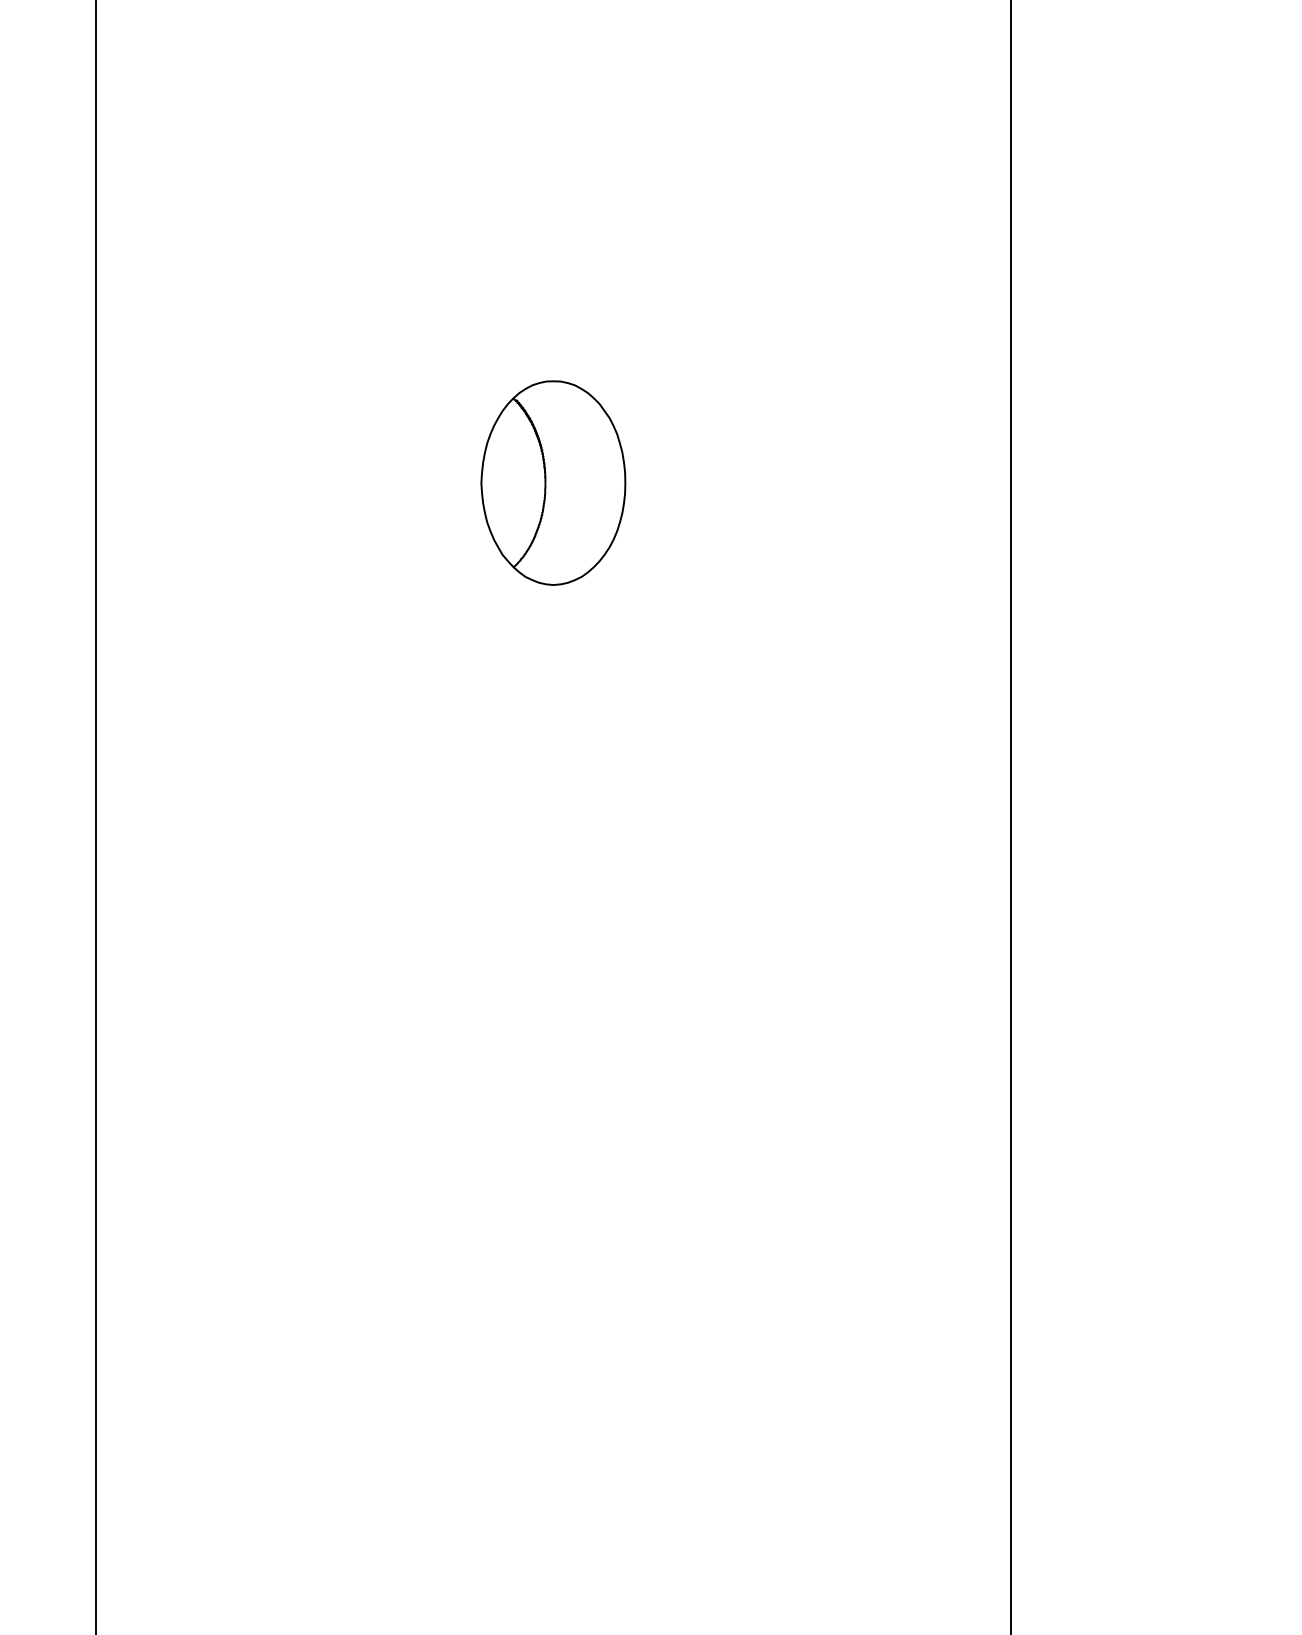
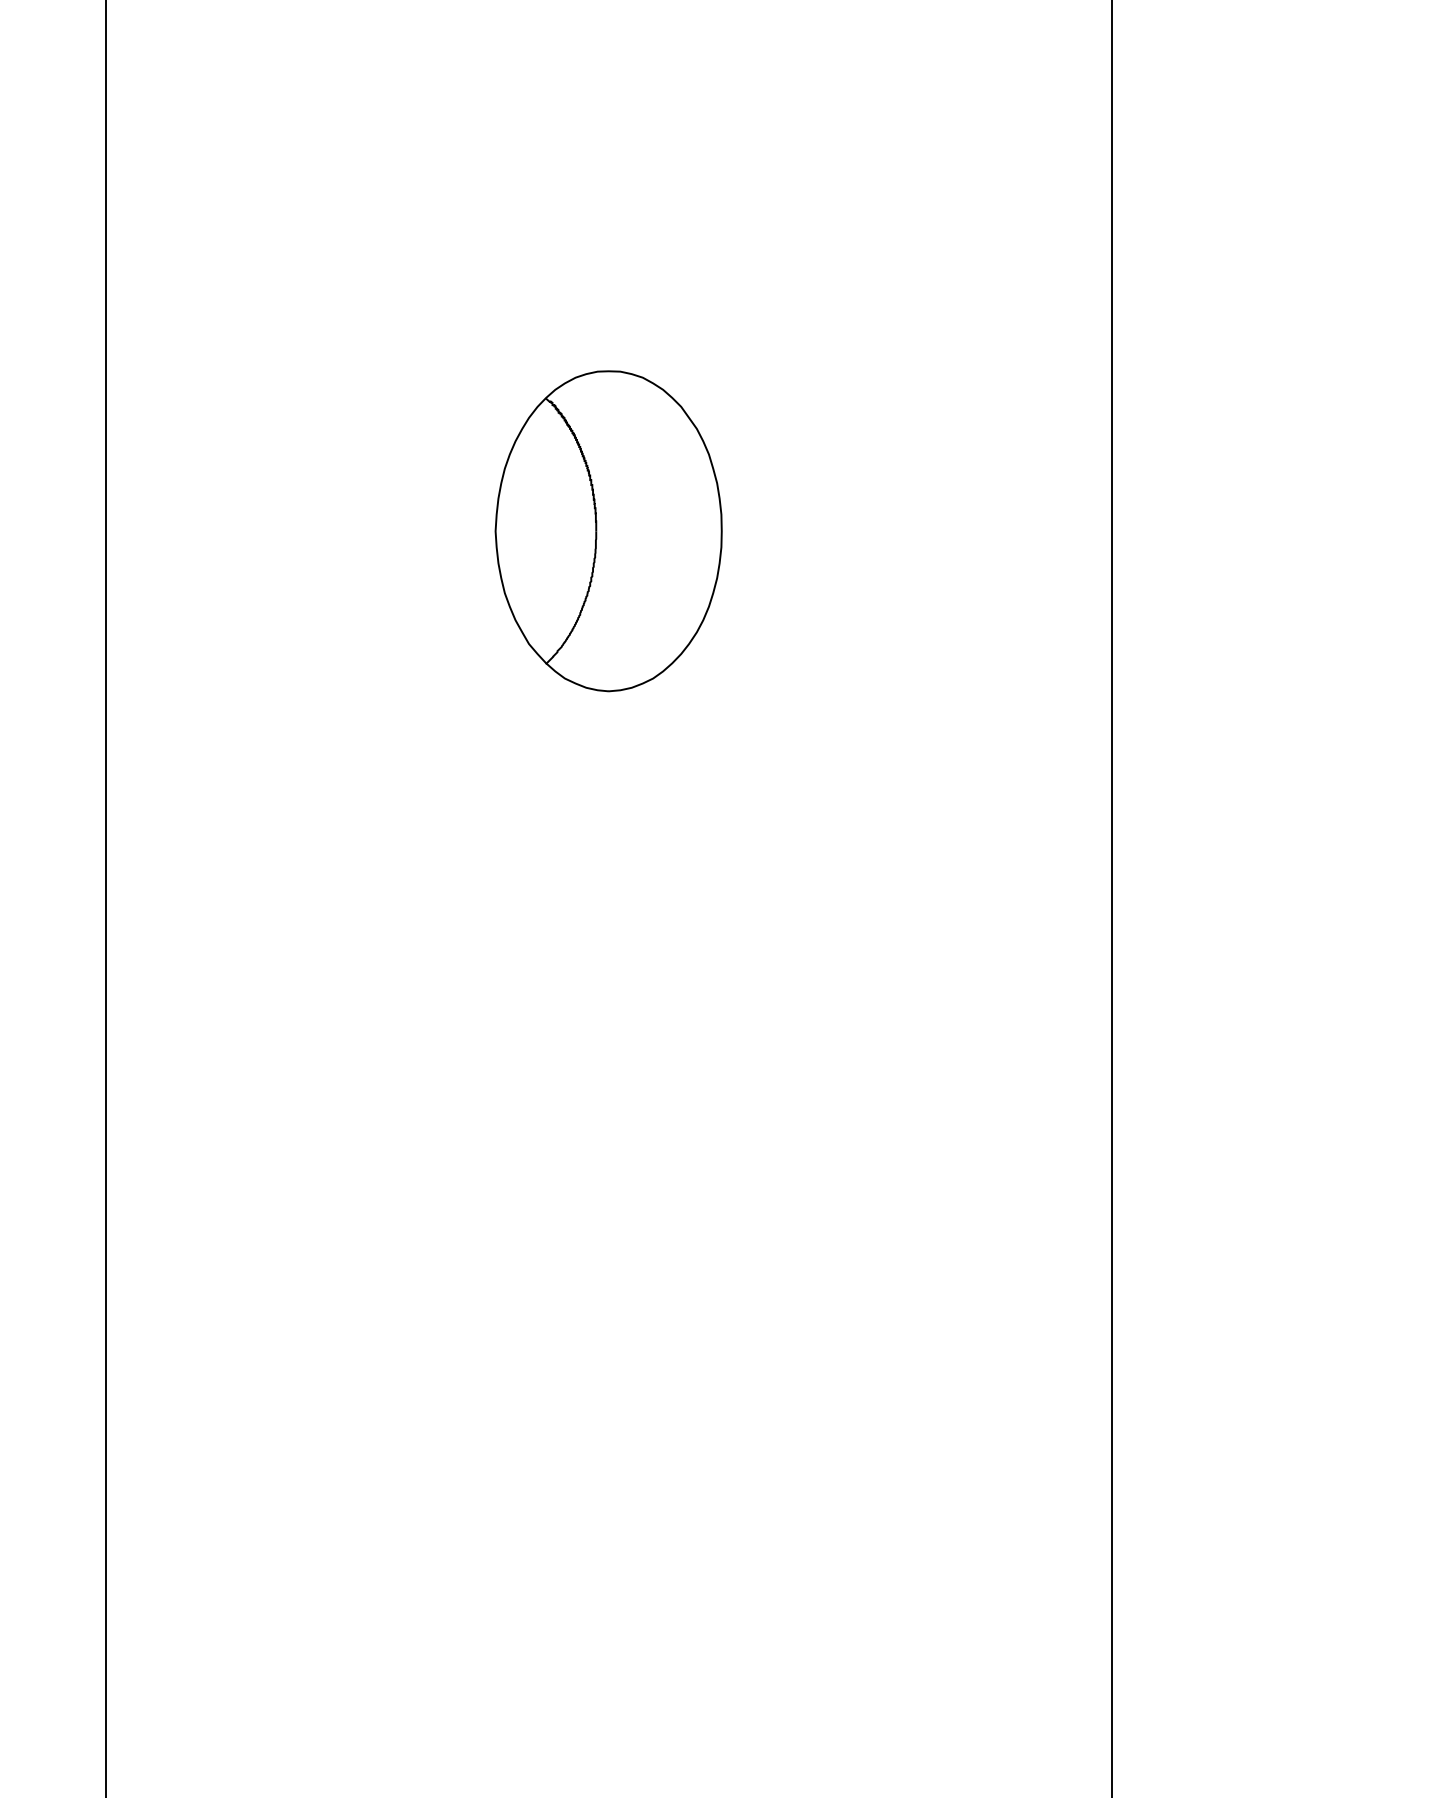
part: (553, 483) -> (608, 531), size x1.43

